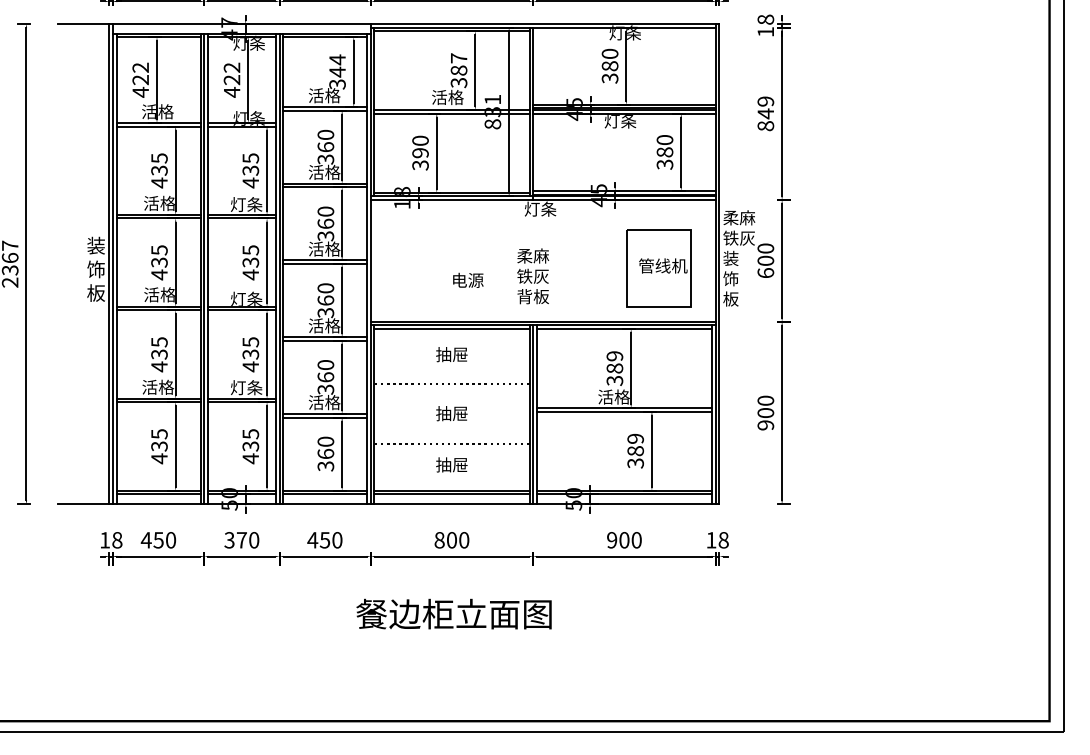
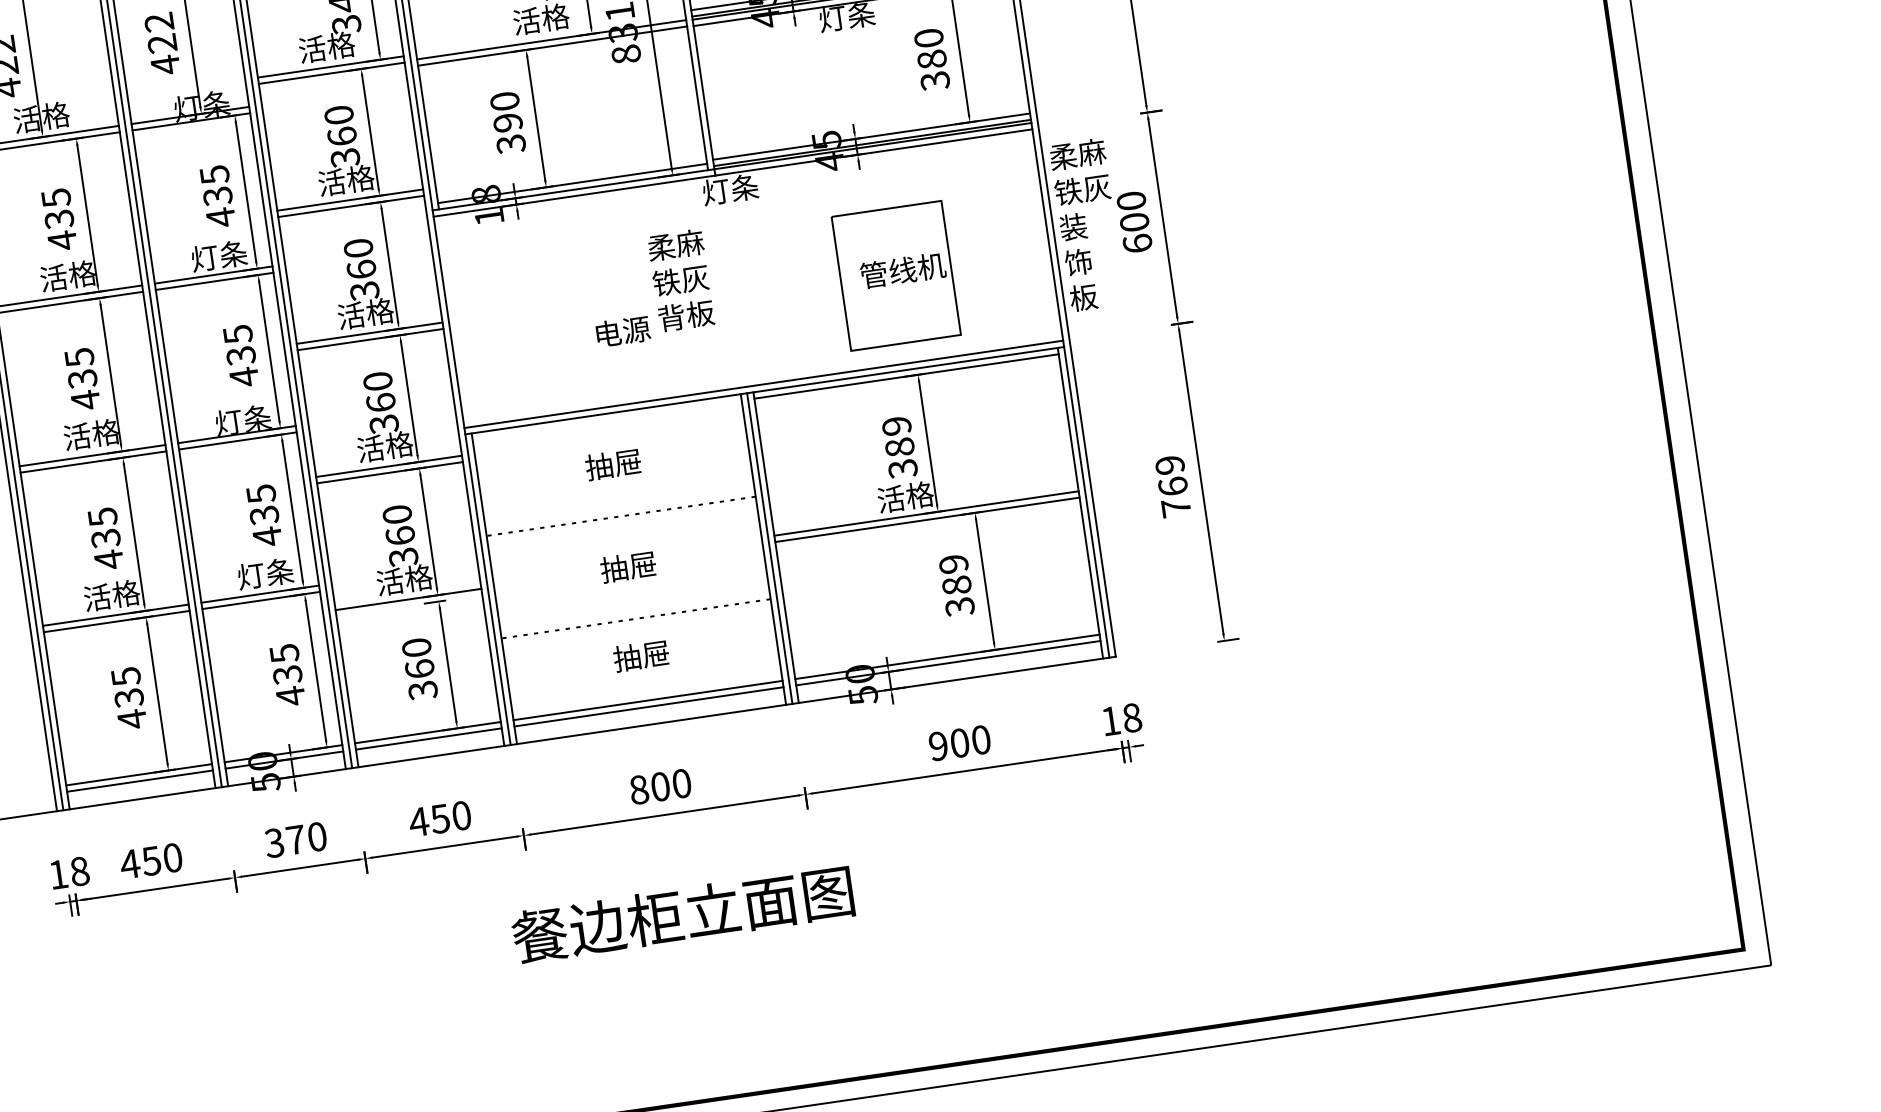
part: (658, 268) -> (895, 276), moved
text: (533, 276) -> (681, 280), moved
line: (451, 329) -> (606, 421), removed
text: (765, 412) -> (1172, 485), 900 -> 769
line: (325, 417) -> (409, 605), removed

